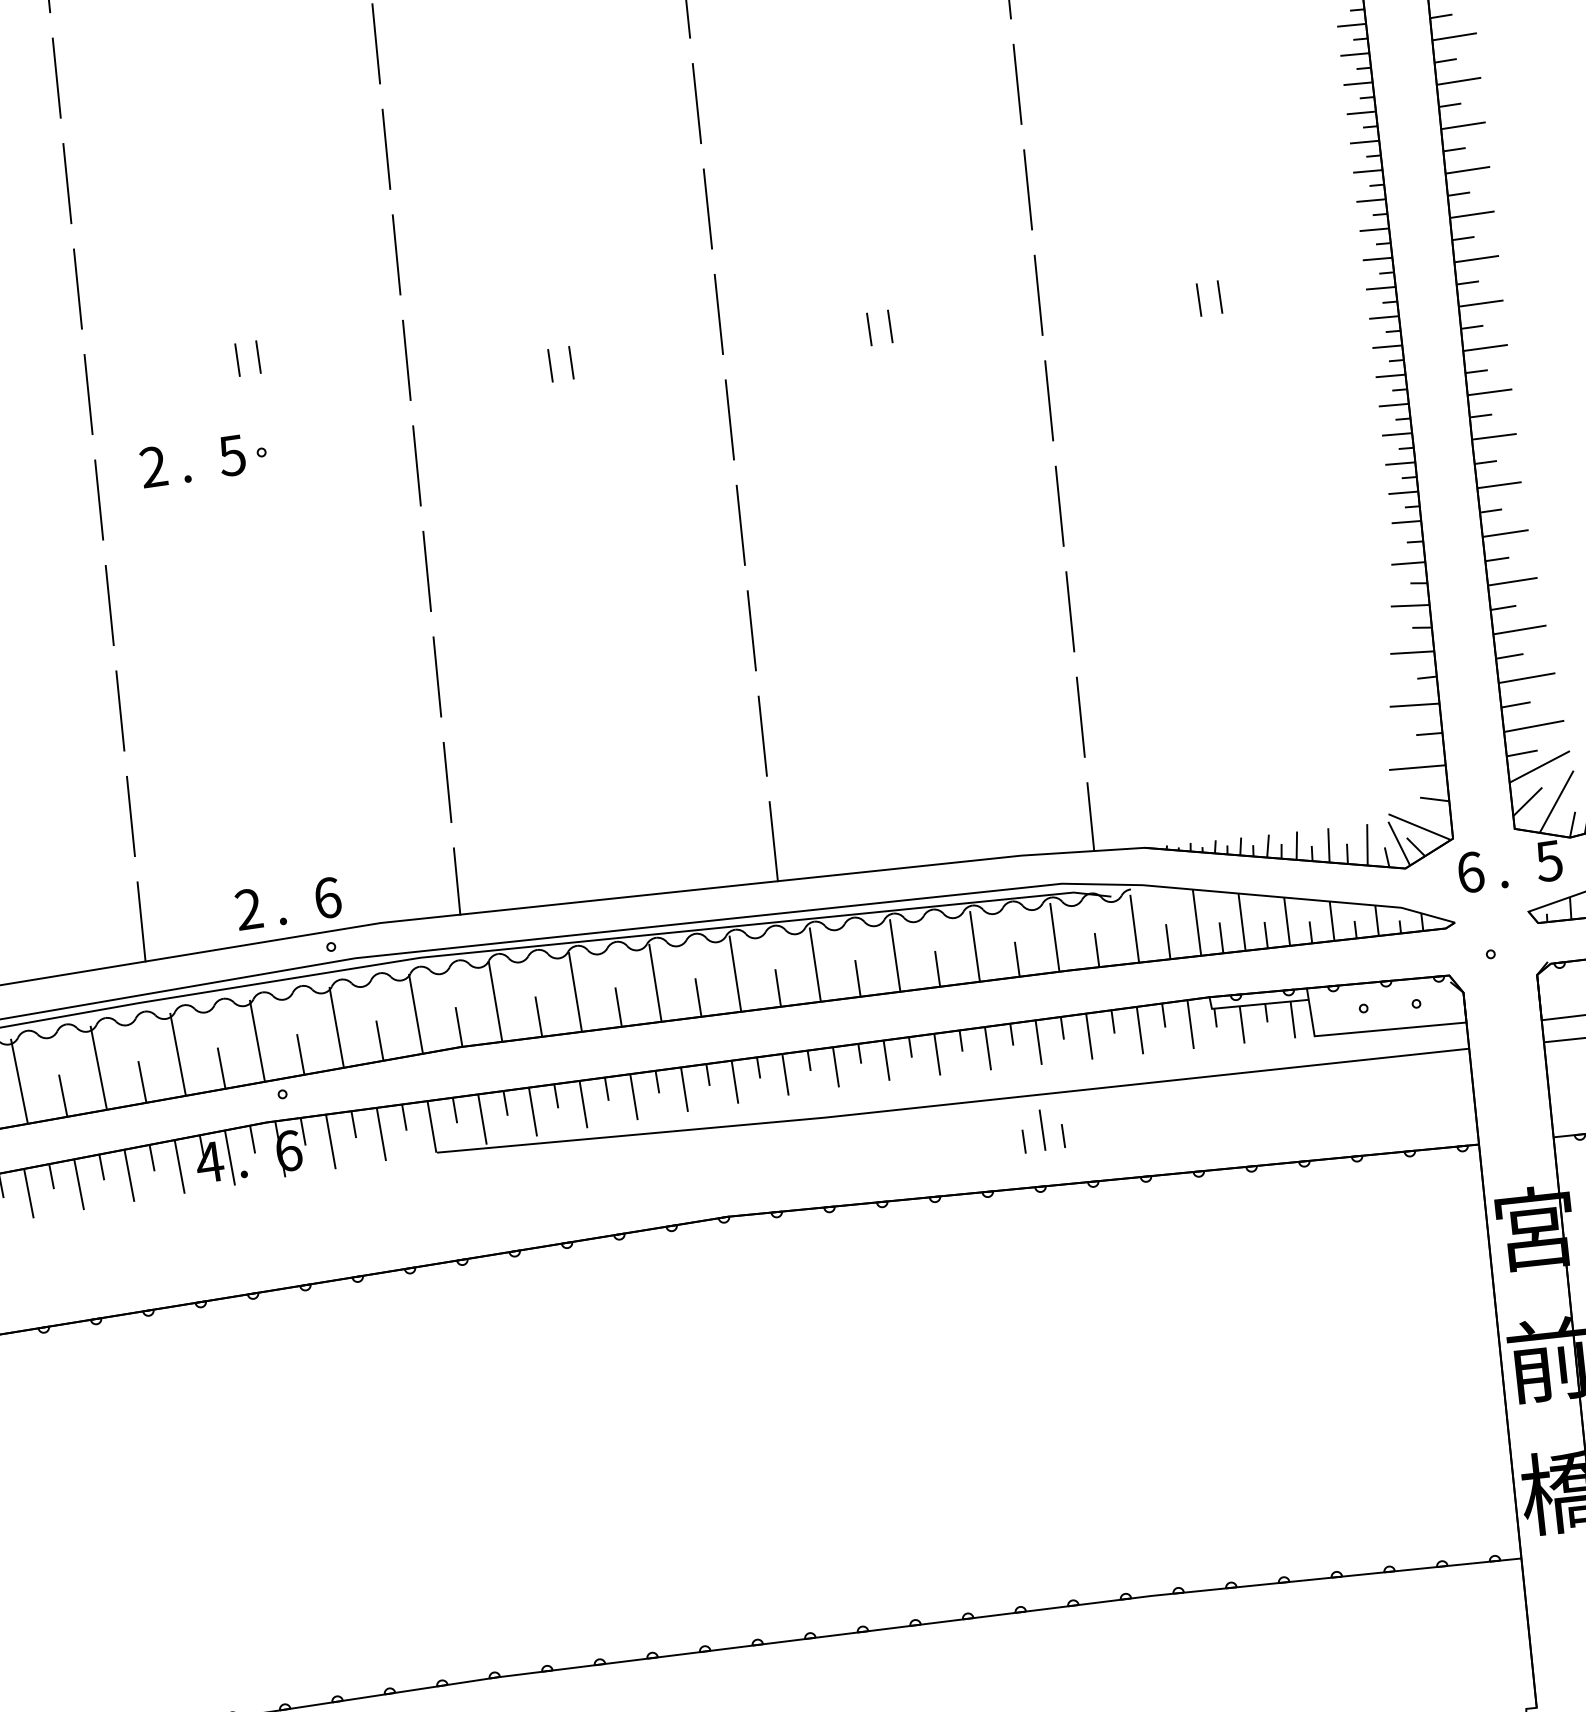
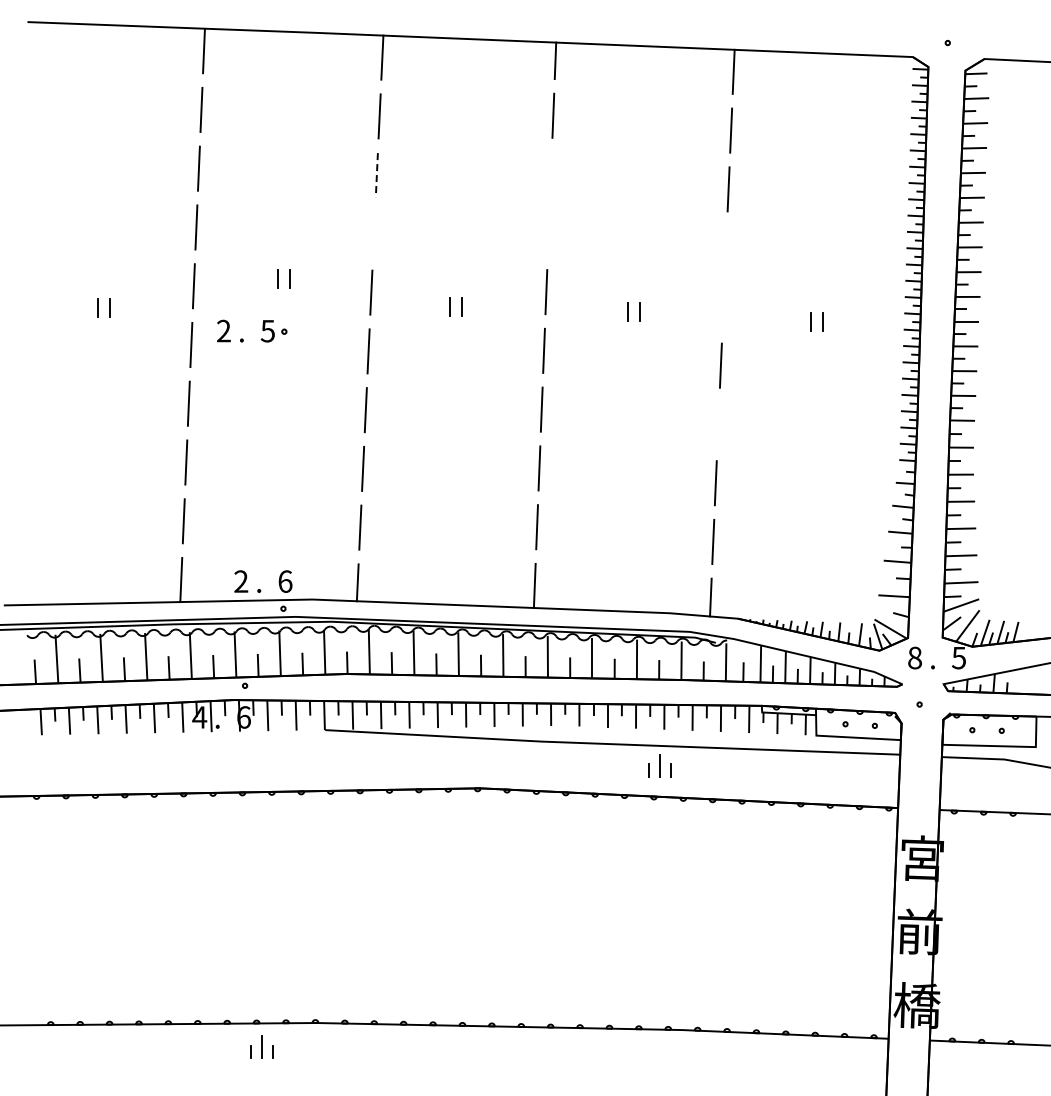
line: (696, 103) -> (550, 174), removed
line: (385, 150) -> (376, 175), solid -> dashed
line: (1027, 190) -> (725, 248), removed
line: (707, 209) -> (548, 233), removed
line: (397, 254) -> (374, 233), removed
line: (1038, 294) -> (723, 306), removed
line: (1059, 506) -> (718, 424), removed
text: (1471, 871) -> (915, 657), 6 -> 8

